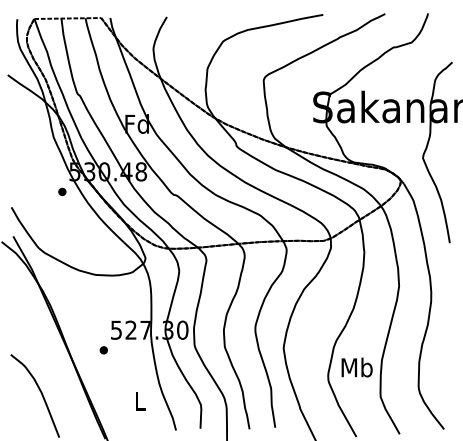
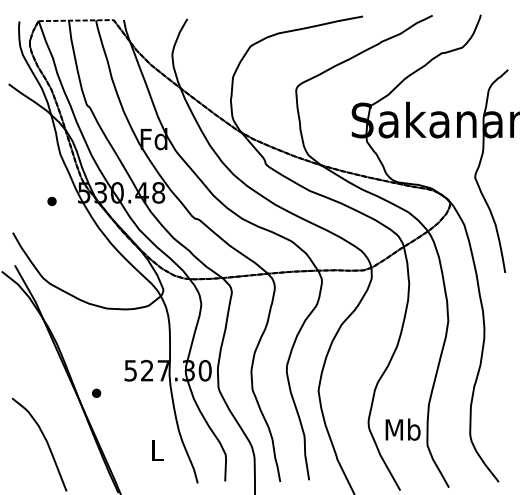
part: (61, 191) -> (51, 200), moved
part: (103, 349) -> (96, 392), moved
text: (356, 367) -> (402, 429), moved

